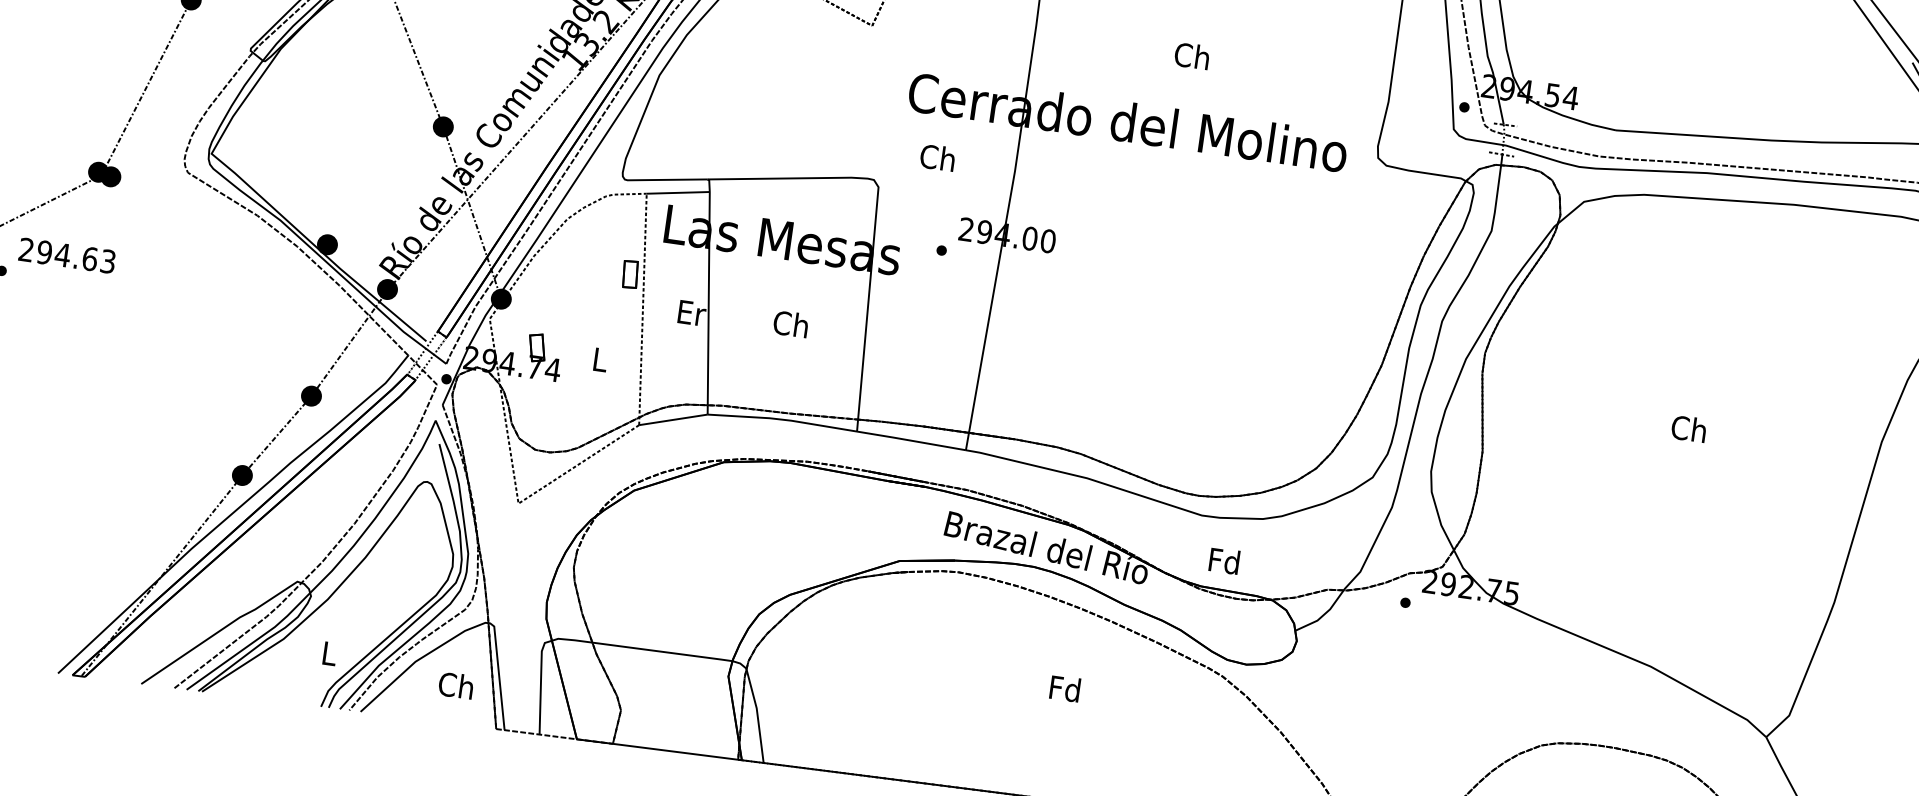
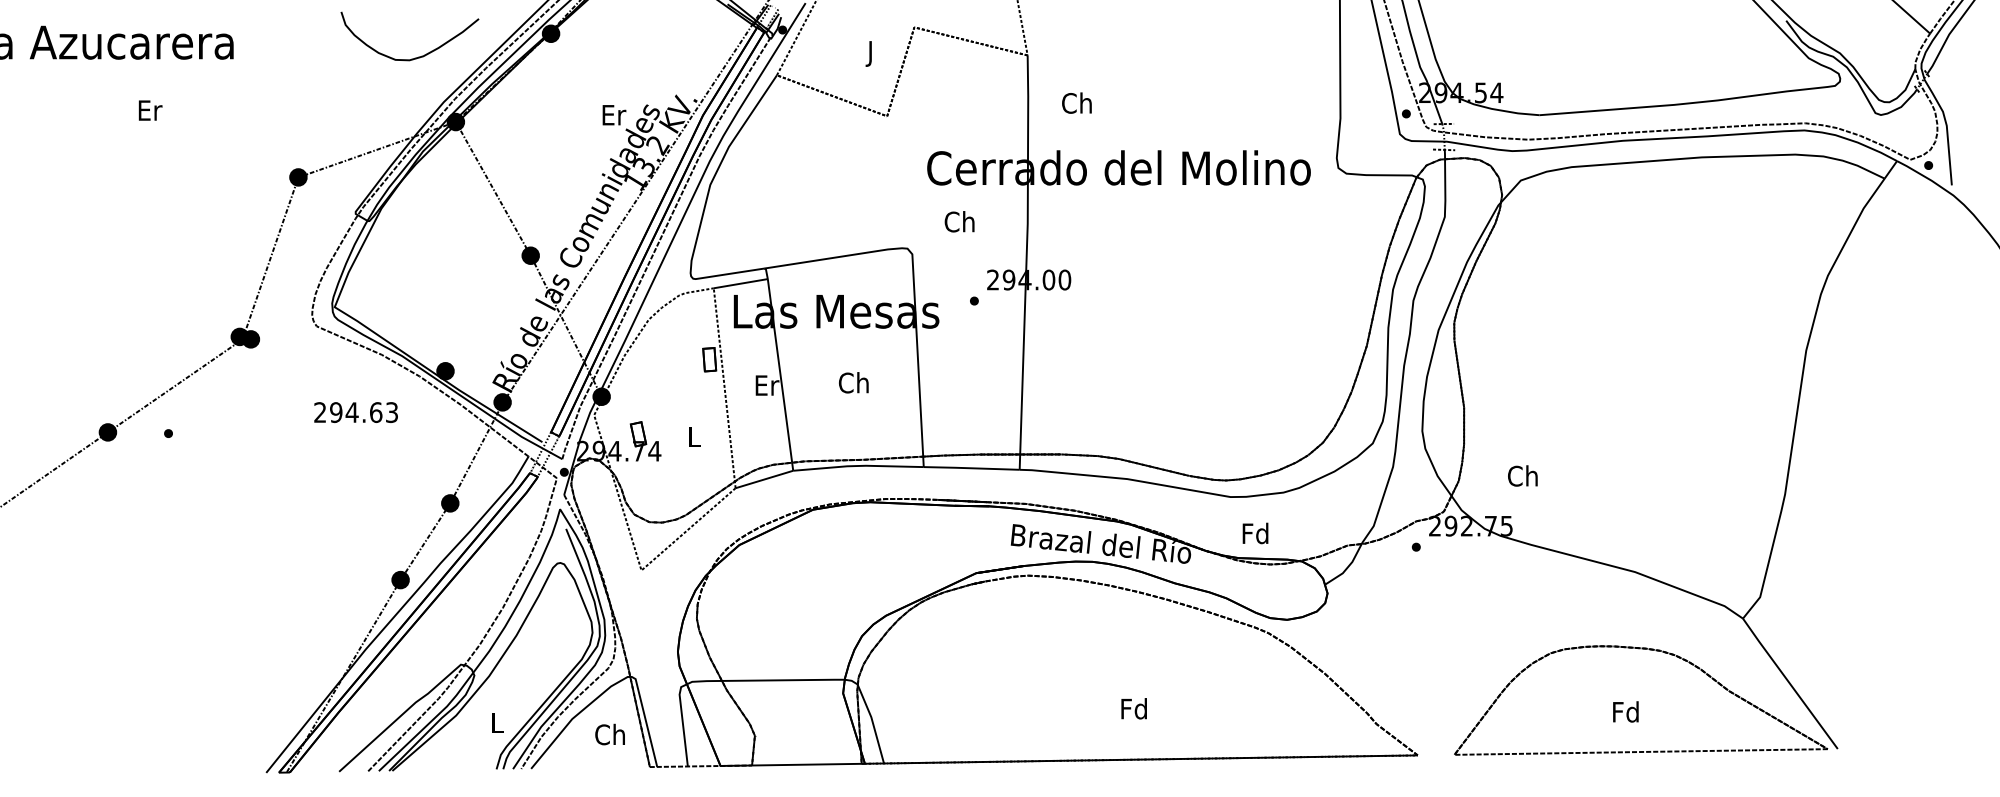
text: (1191, 55) -> (1076, 102), moved
text: (66, 255) -> (355, 412), moved
text: (1688, 428) -> (1522, 475), moved
text: (1064, 688) -> (1133, 708), moved

